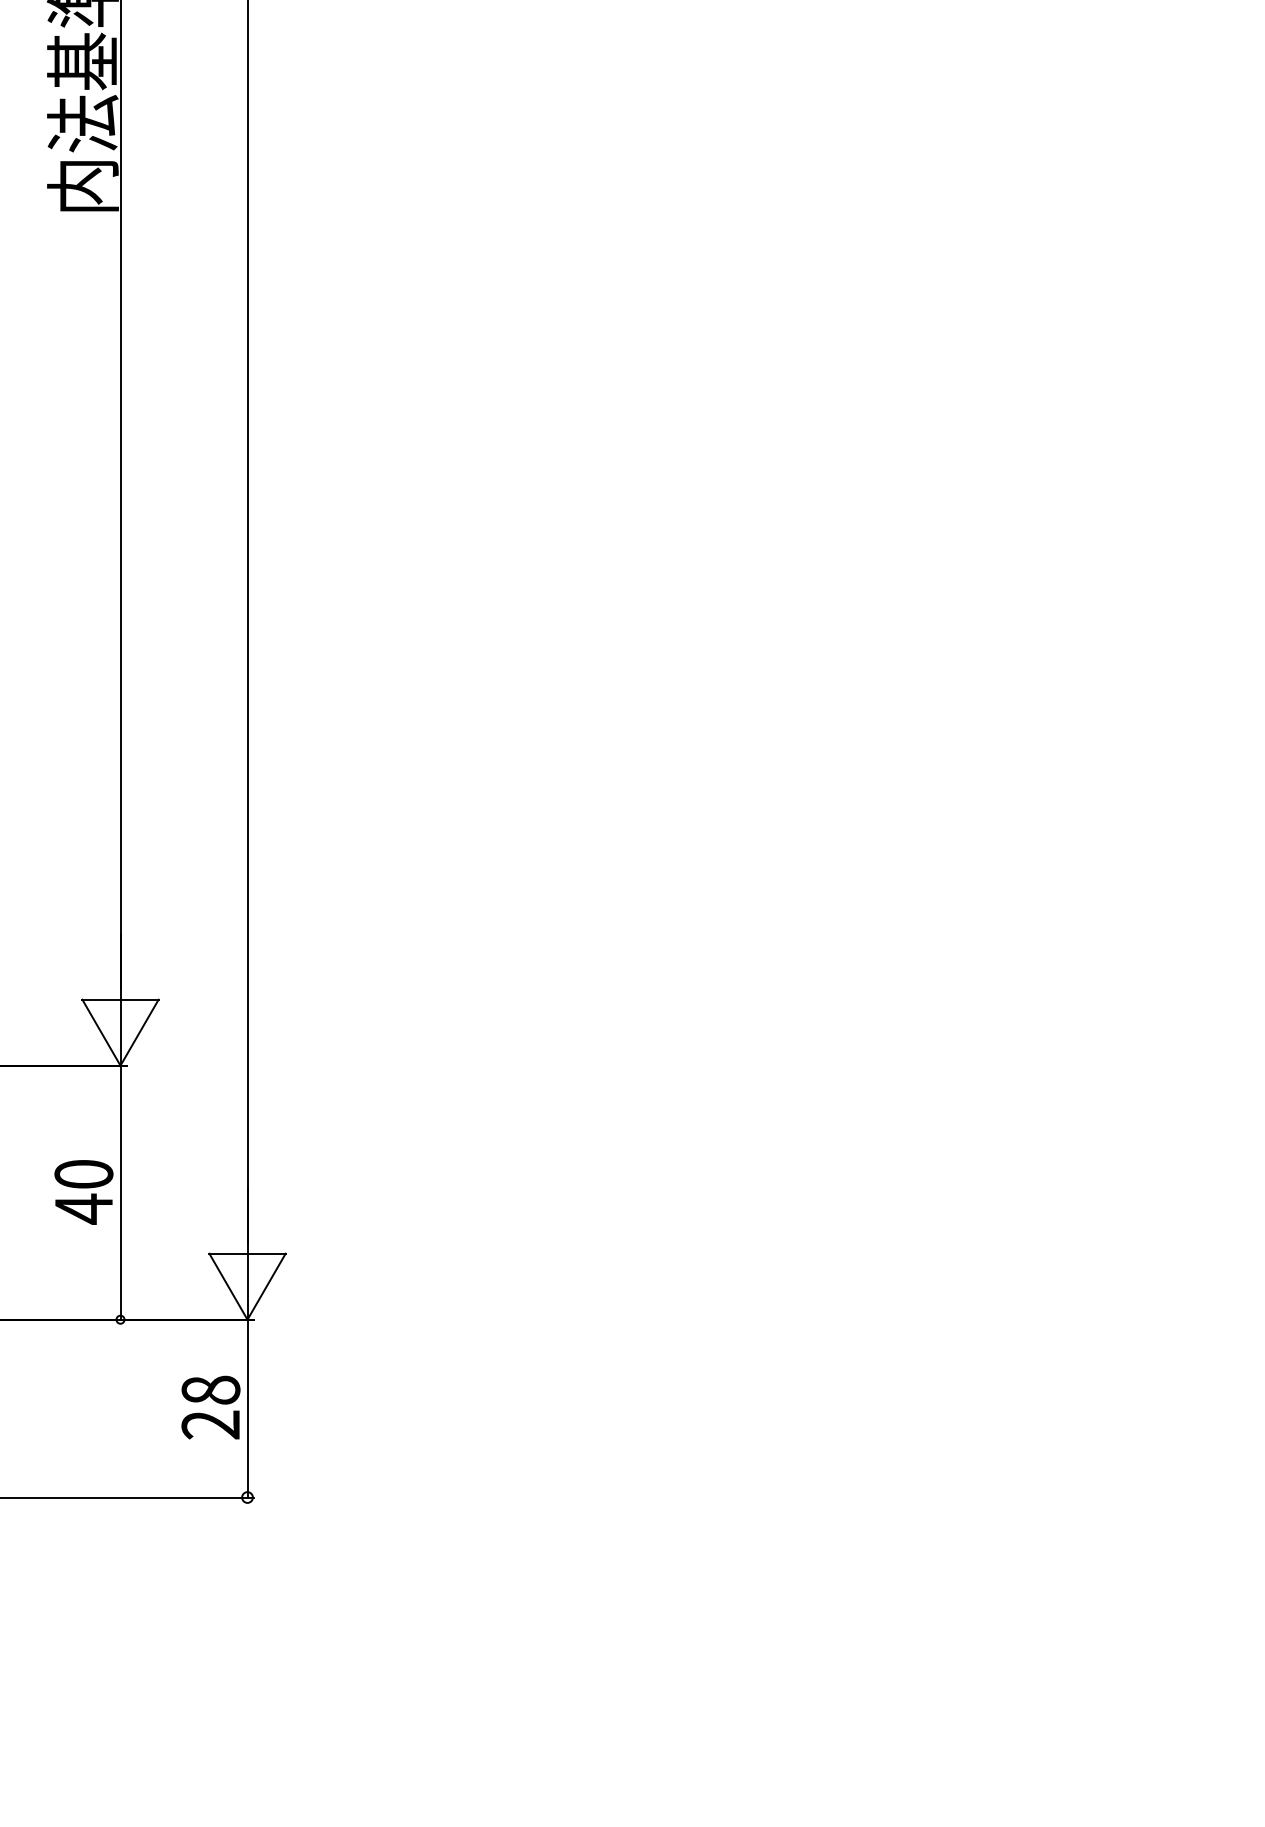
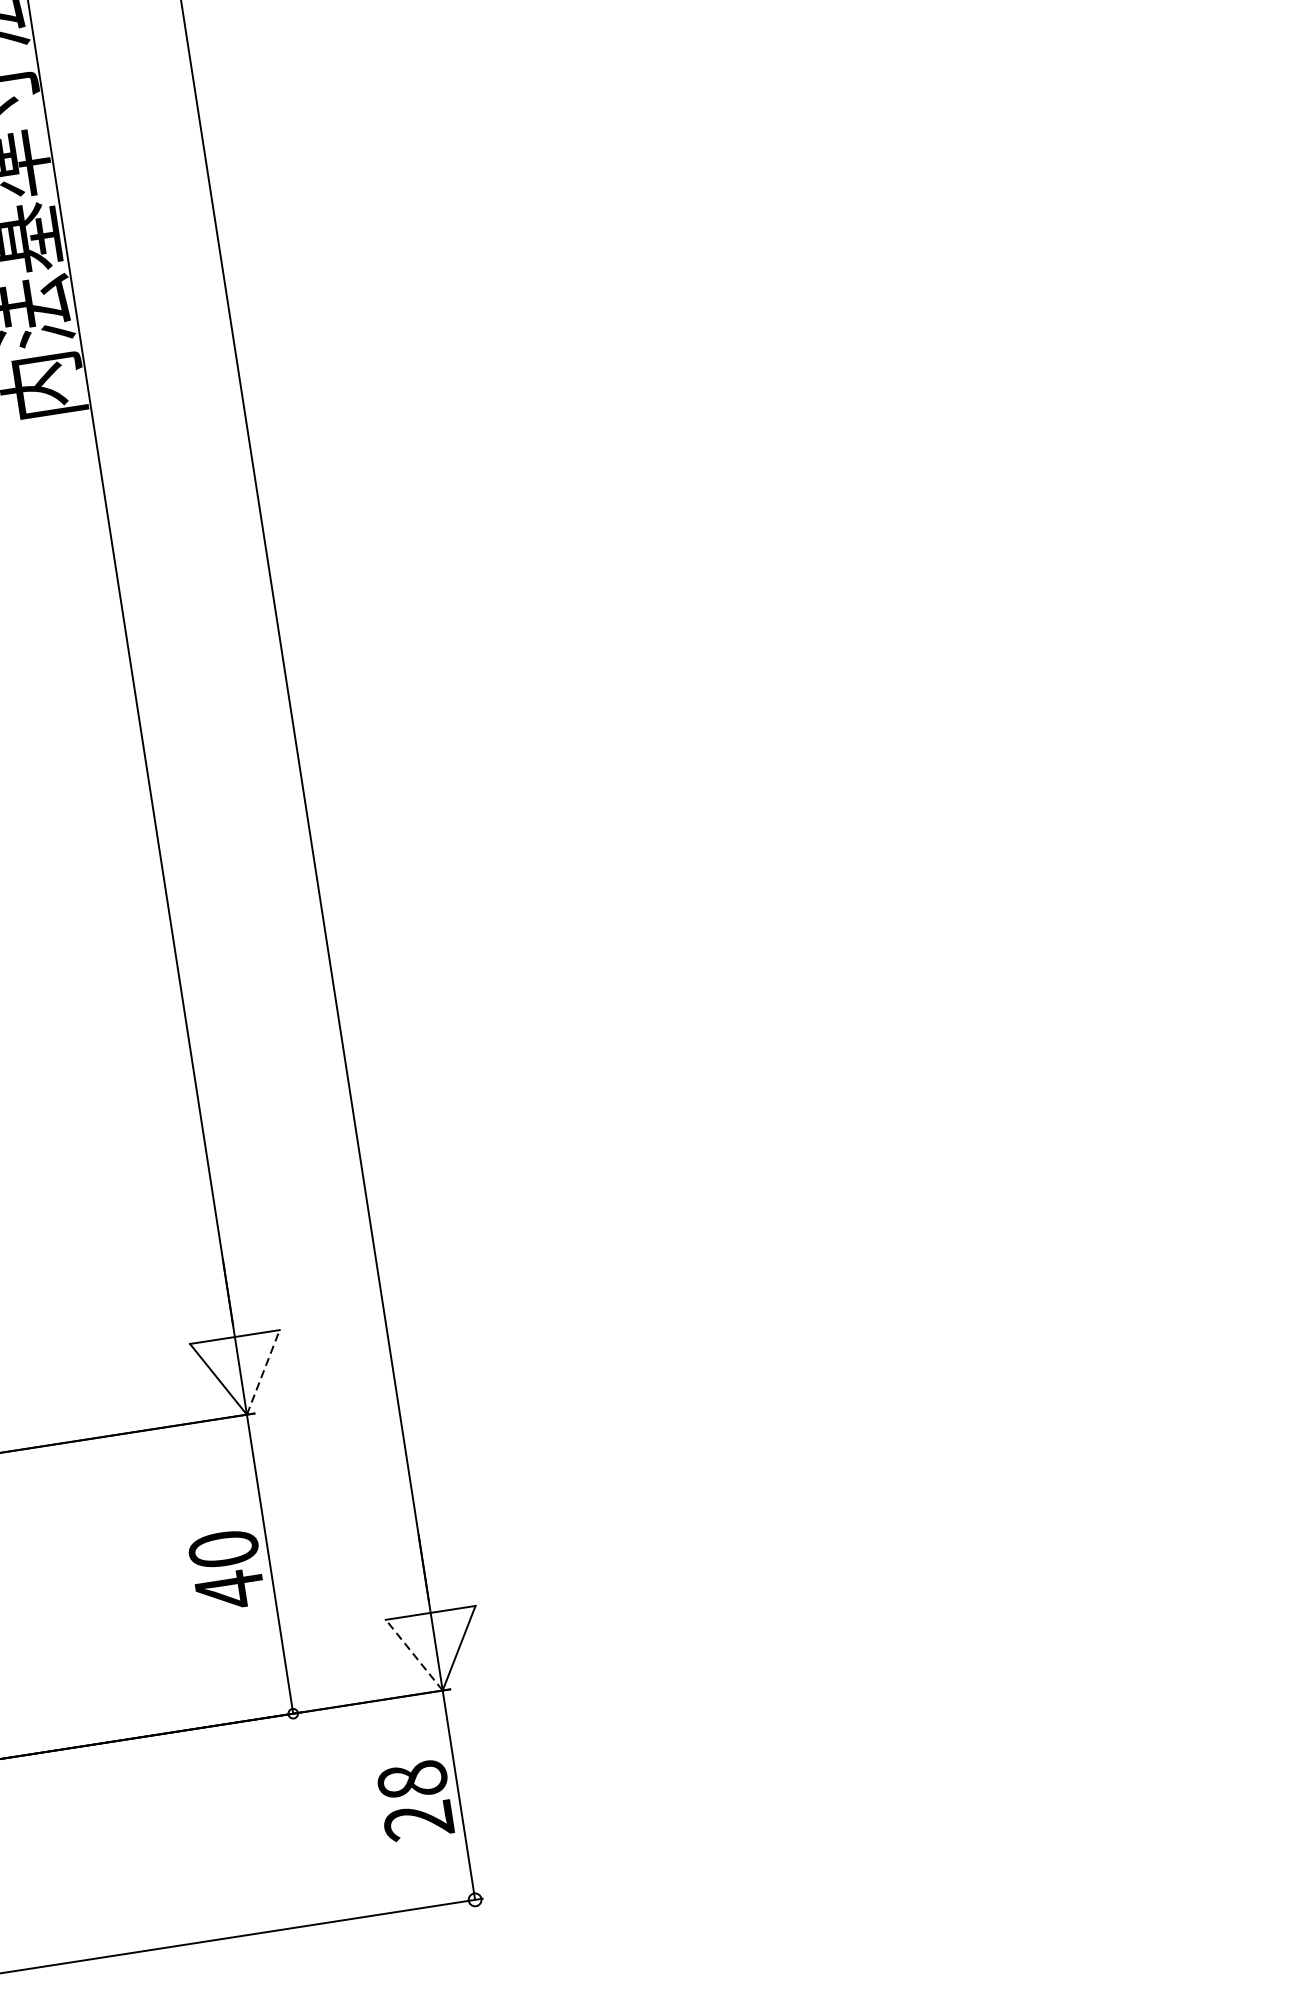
line: (139, 1032) -> (263, 1372), solid -> dashed
line: (228, 1286) -> (414, 1654), solid -> dashed

